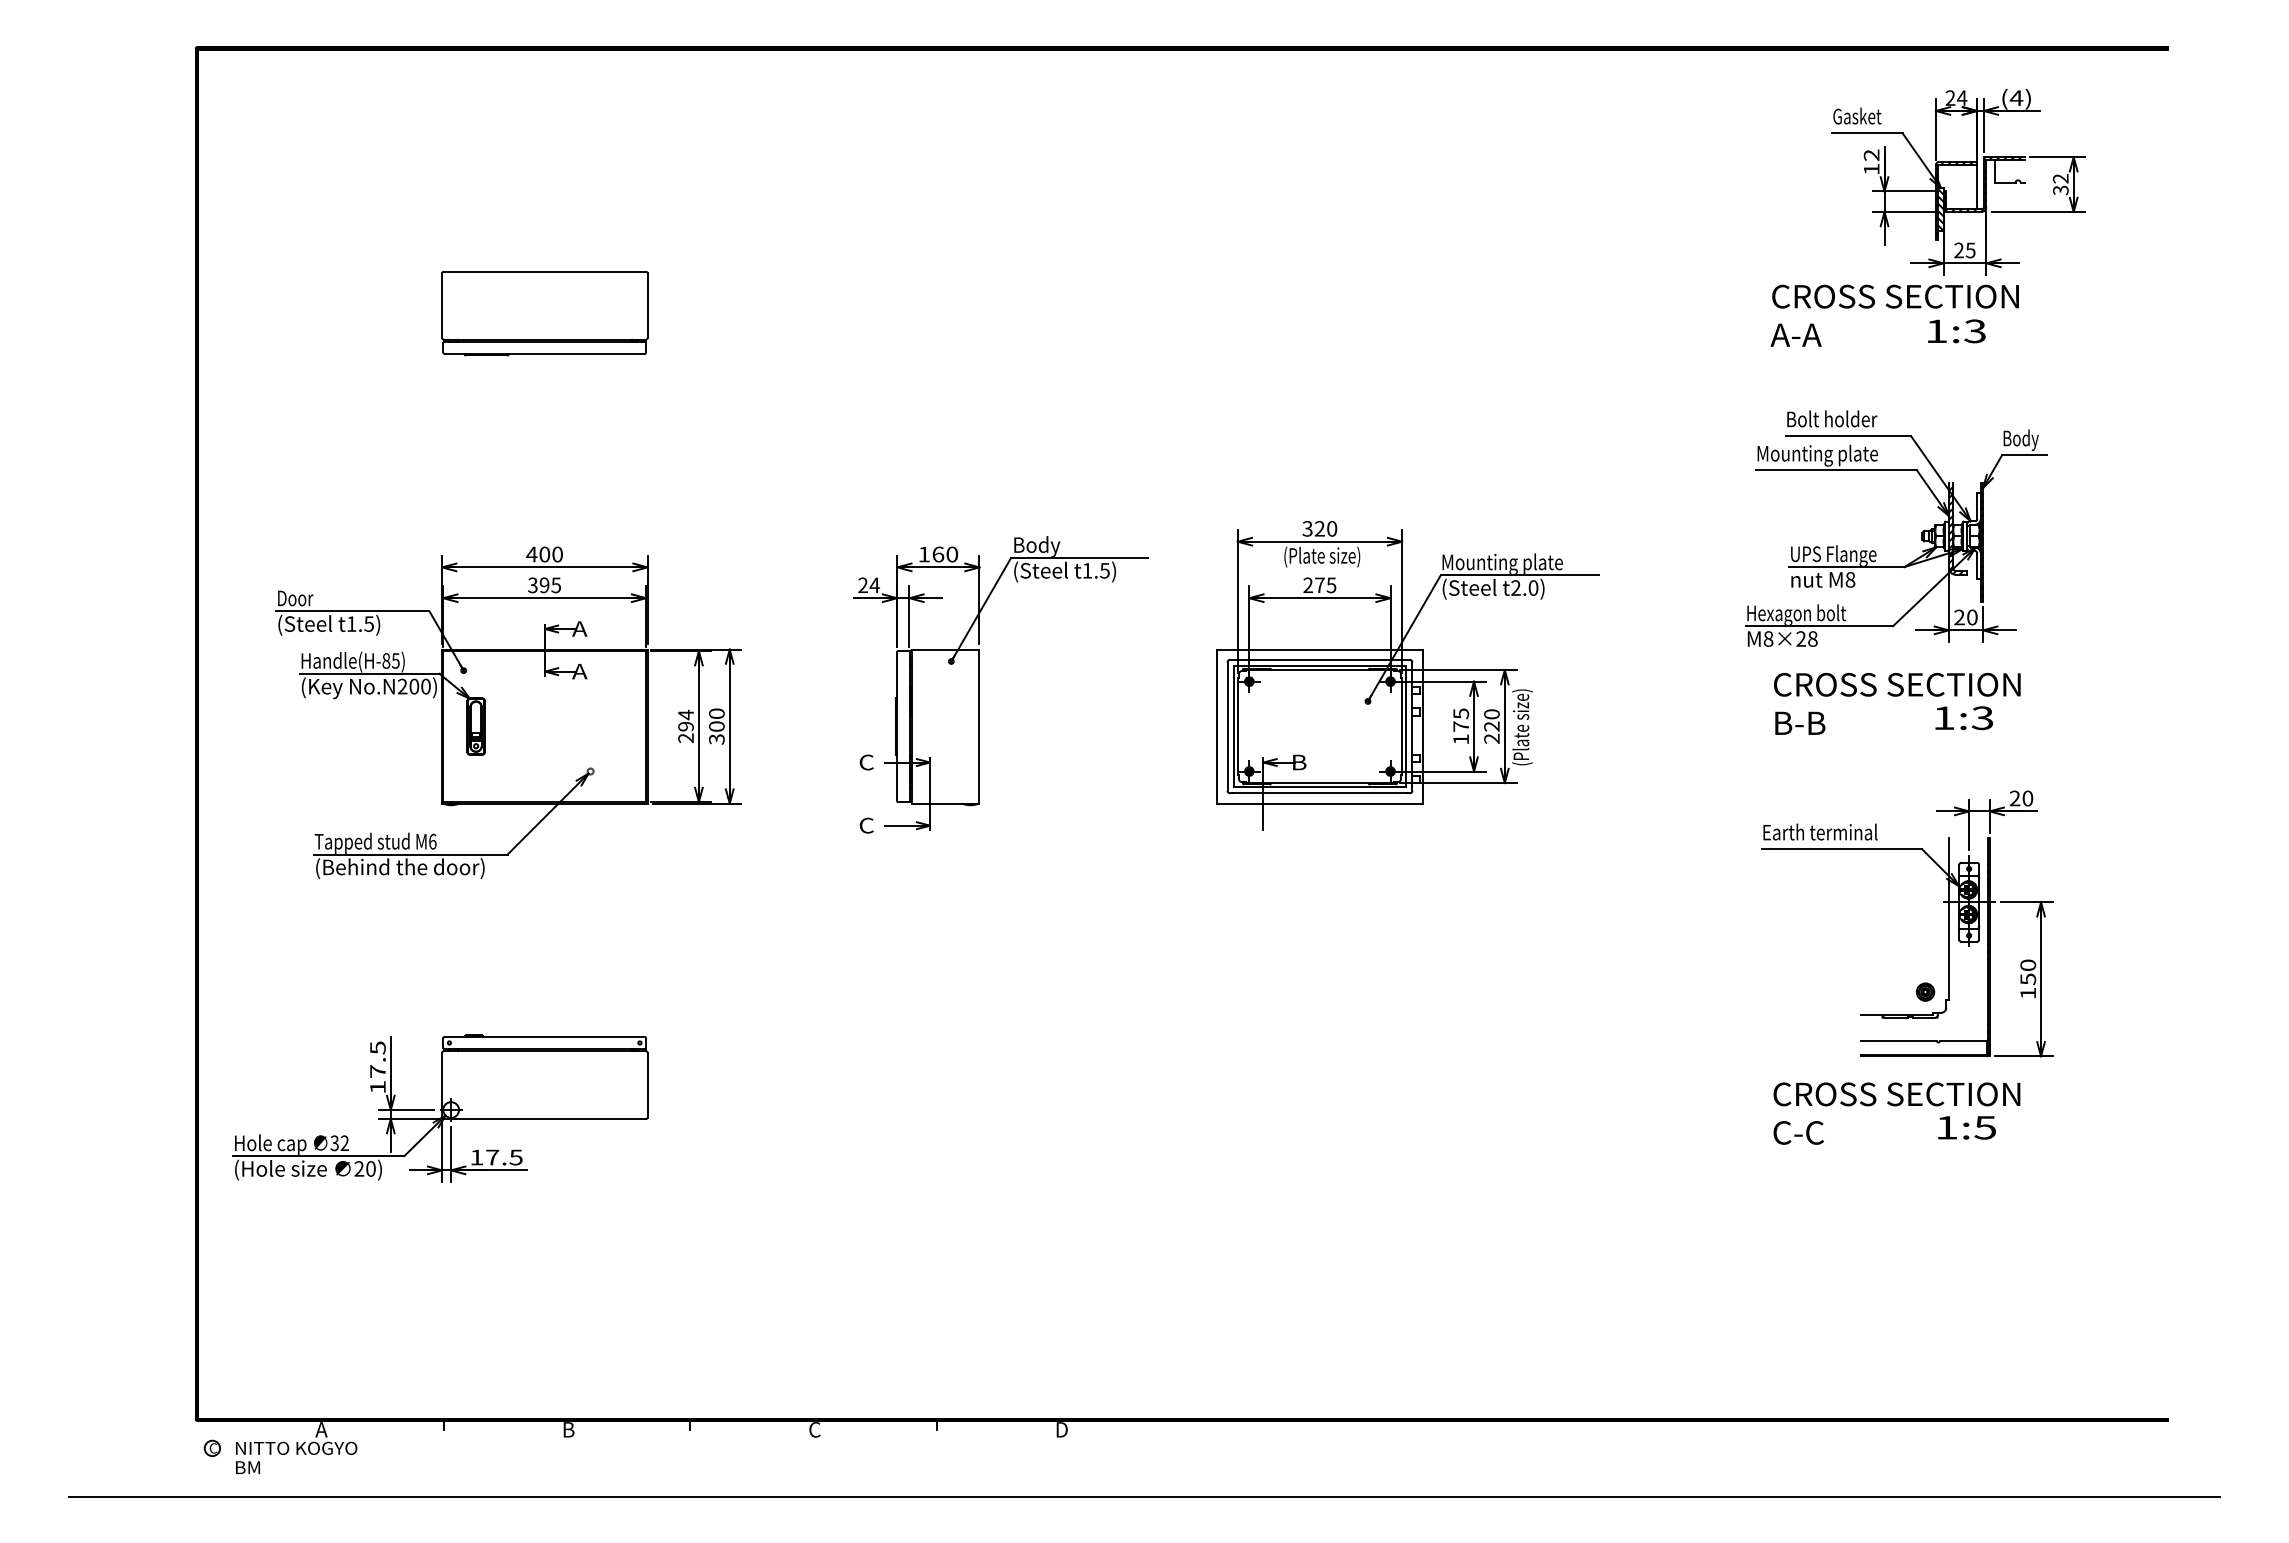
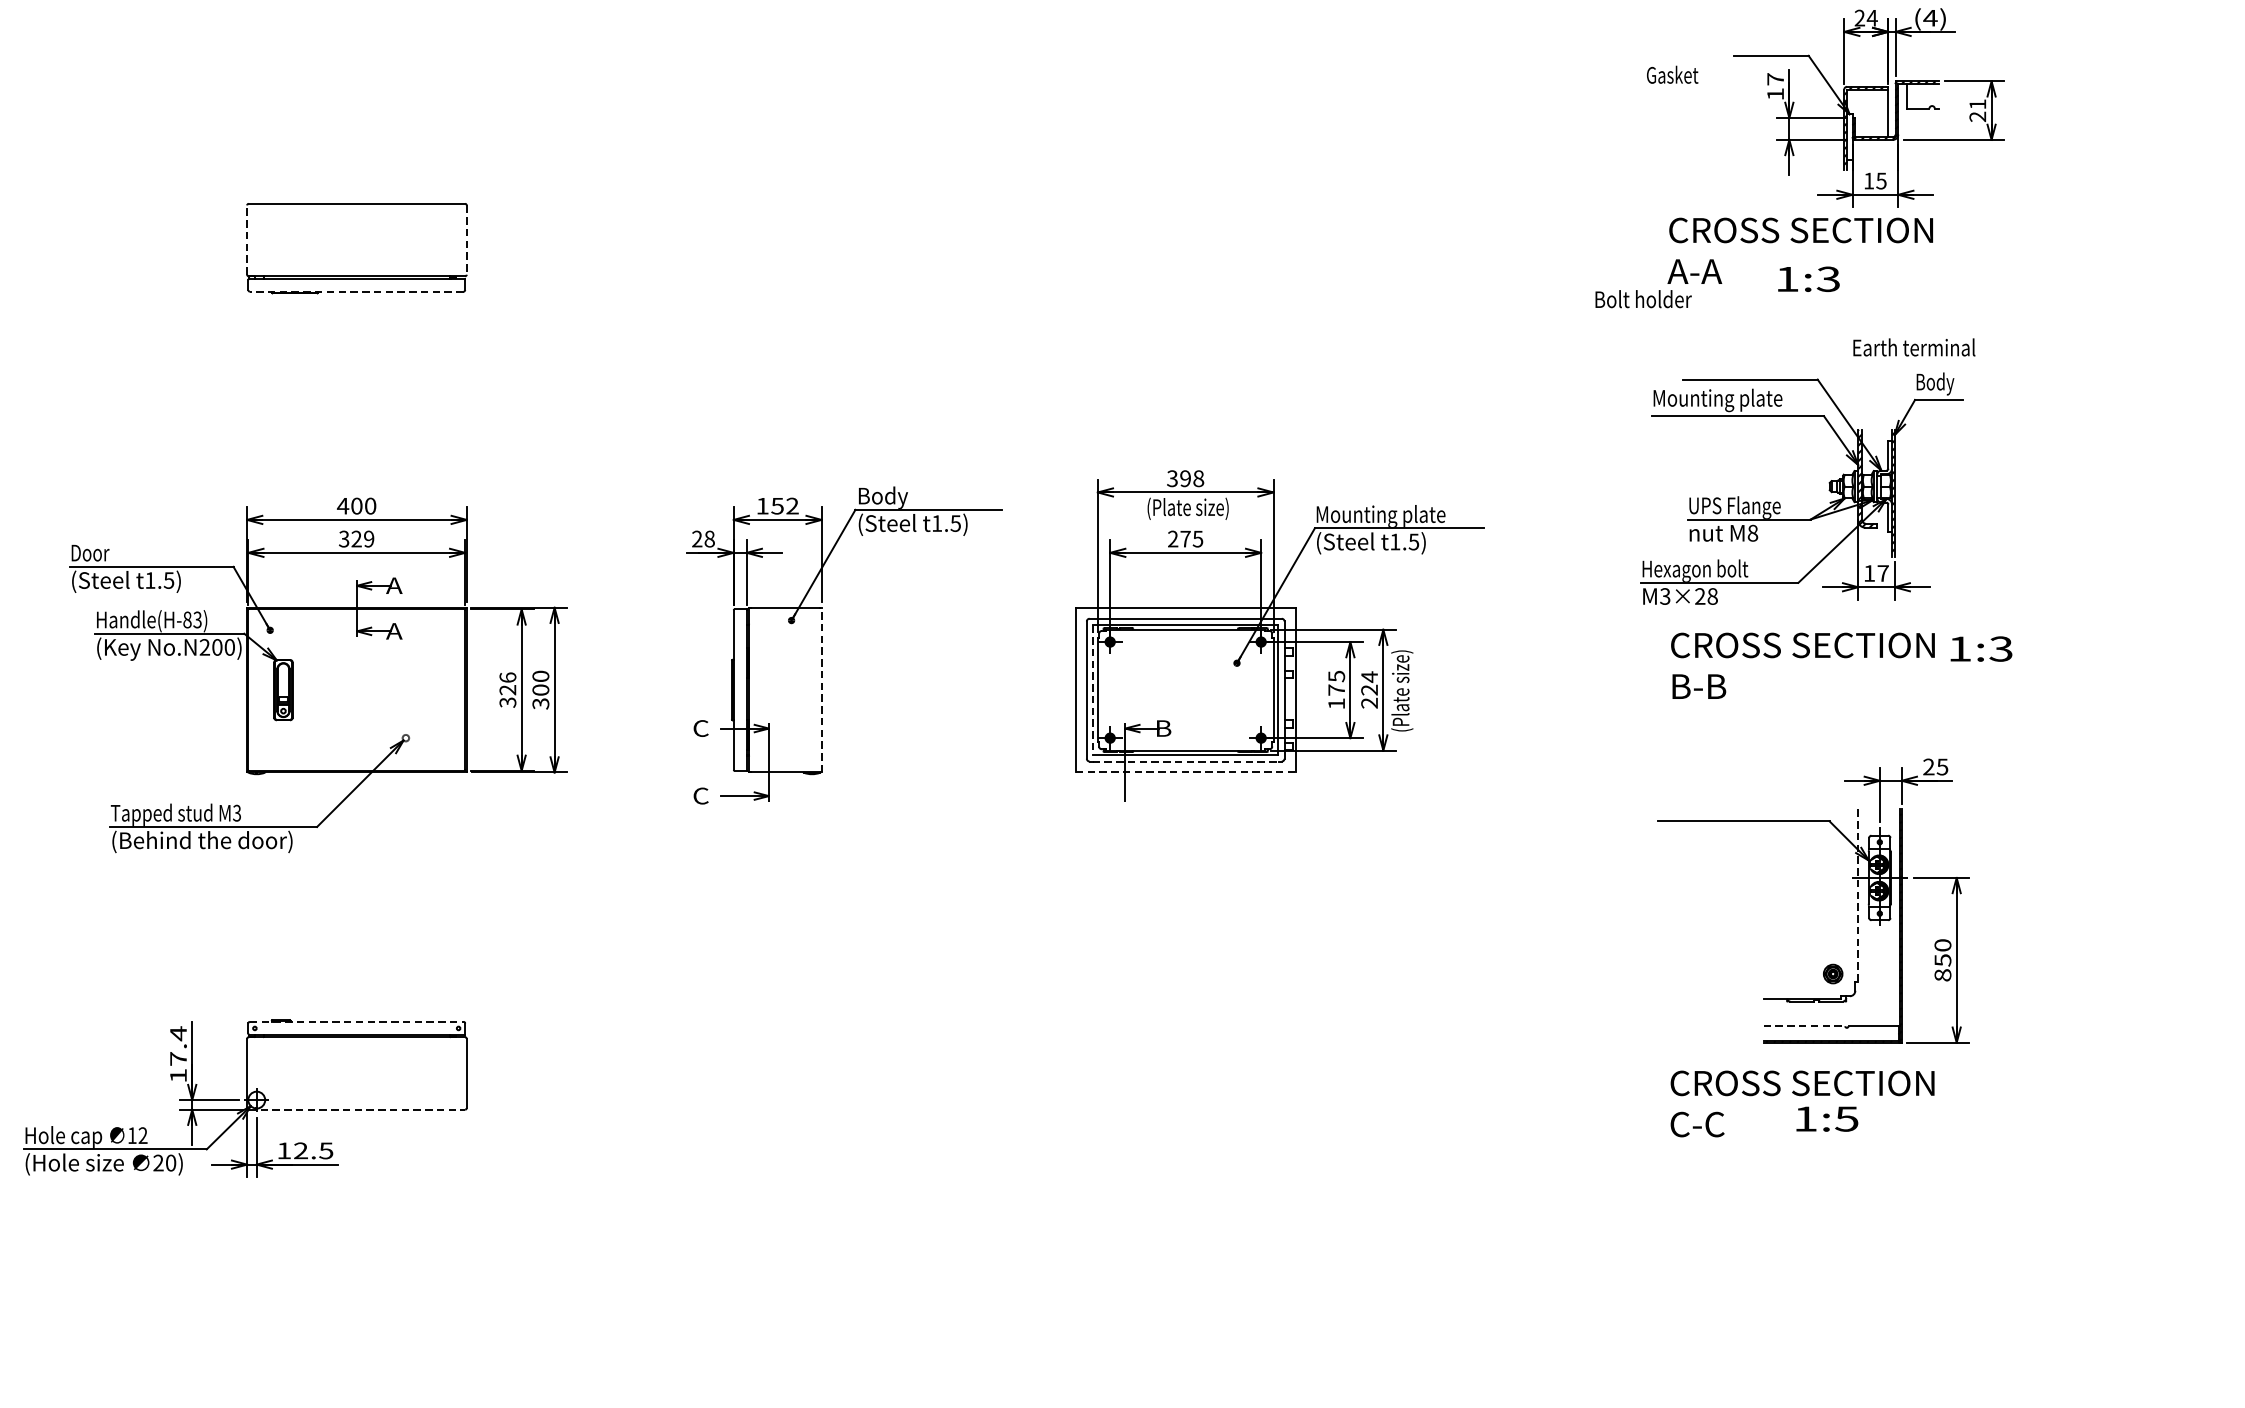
text: (1857, 115) -> (1672, 74), moved
text: (1871, 155) -> (1775, 79), 12 -> 17
text: (2060, 184) -> (1977, 110), 32 -> 21
hatch: (1940, 209) -> (1849, 137), removed
text: (1958, 250) -> (1868, 181), 25 -> 15
line: (442, 305) -> (247, 239), solid -> dashed
line: (647, 306) -> (466, 240), solid -> dashed
text: (1956, 331) -> (1808, 279), moved
line: (544, 353) -> (356, 291), solid -> dashed
text: (1832, 418) -> (1643, 298), moved
text: (1325, 528) -> (1191, 478), 320 -> 398
text: (945, 554) -> (785, 506), 160 -> 152
text: (549, 585) -> (361, 539), 395 -> 329
text: (874, 585) -> (709, 539), 24 -> 28
text: (1524, 587) -> (1404, 541), t2.0) -> t1.5)
text: (1965, 617) -> (1875, 573), 20 -> 17
text: (1768, 638) -> (1665, 595), M8×28 -> M3×28
text: (395, 660) -> (197, 619), Handle(H-85) -> Handle(H-83)
text: (1491, 713) -> (1369, 676), 220 -> 224
text: (1964, 718) -> (1981, 649), moved
text: (685, 726) -> (507, 690), 294 -> 326
line: (979, 726) -> (821, 690), solid -> dashed
line: (1233, 726) -> (1093, 690), solid -> dashed
line: (1320, 793) -> (1186, 761), solid -> dashed
text: (2027, 798) -> (1942, 767), 20 -> 25
line: (1319, 803) -> (1185, 772), solid -> dashed
text: (1820, 831) -> (1914, 346), moved
text: (432, 841) -> (236, 812), M6 -> M3
line: (1948, 918) -> (1857, 895), solid -> dashed
text: (2028, 993) -> (1943, 975), 150 -> 850
line: (544, 1036) -> (356, 1021), solid -> dashed
line: (1899, 1040) -> (1805, 1025), solid -> dashed
text: (377, 1047) -> (178, 1033), 17.5 -> 17.4
line: (545, 1119) -> (357, 1110), solid -> dashed
text: (1966, 1127) -> (1826, 1118), moved
text: (334, 1143) -> (132, 1135), 32 -> 12
text: (492, 1157) -> (300, 1150), 17.5 -> 12.5

